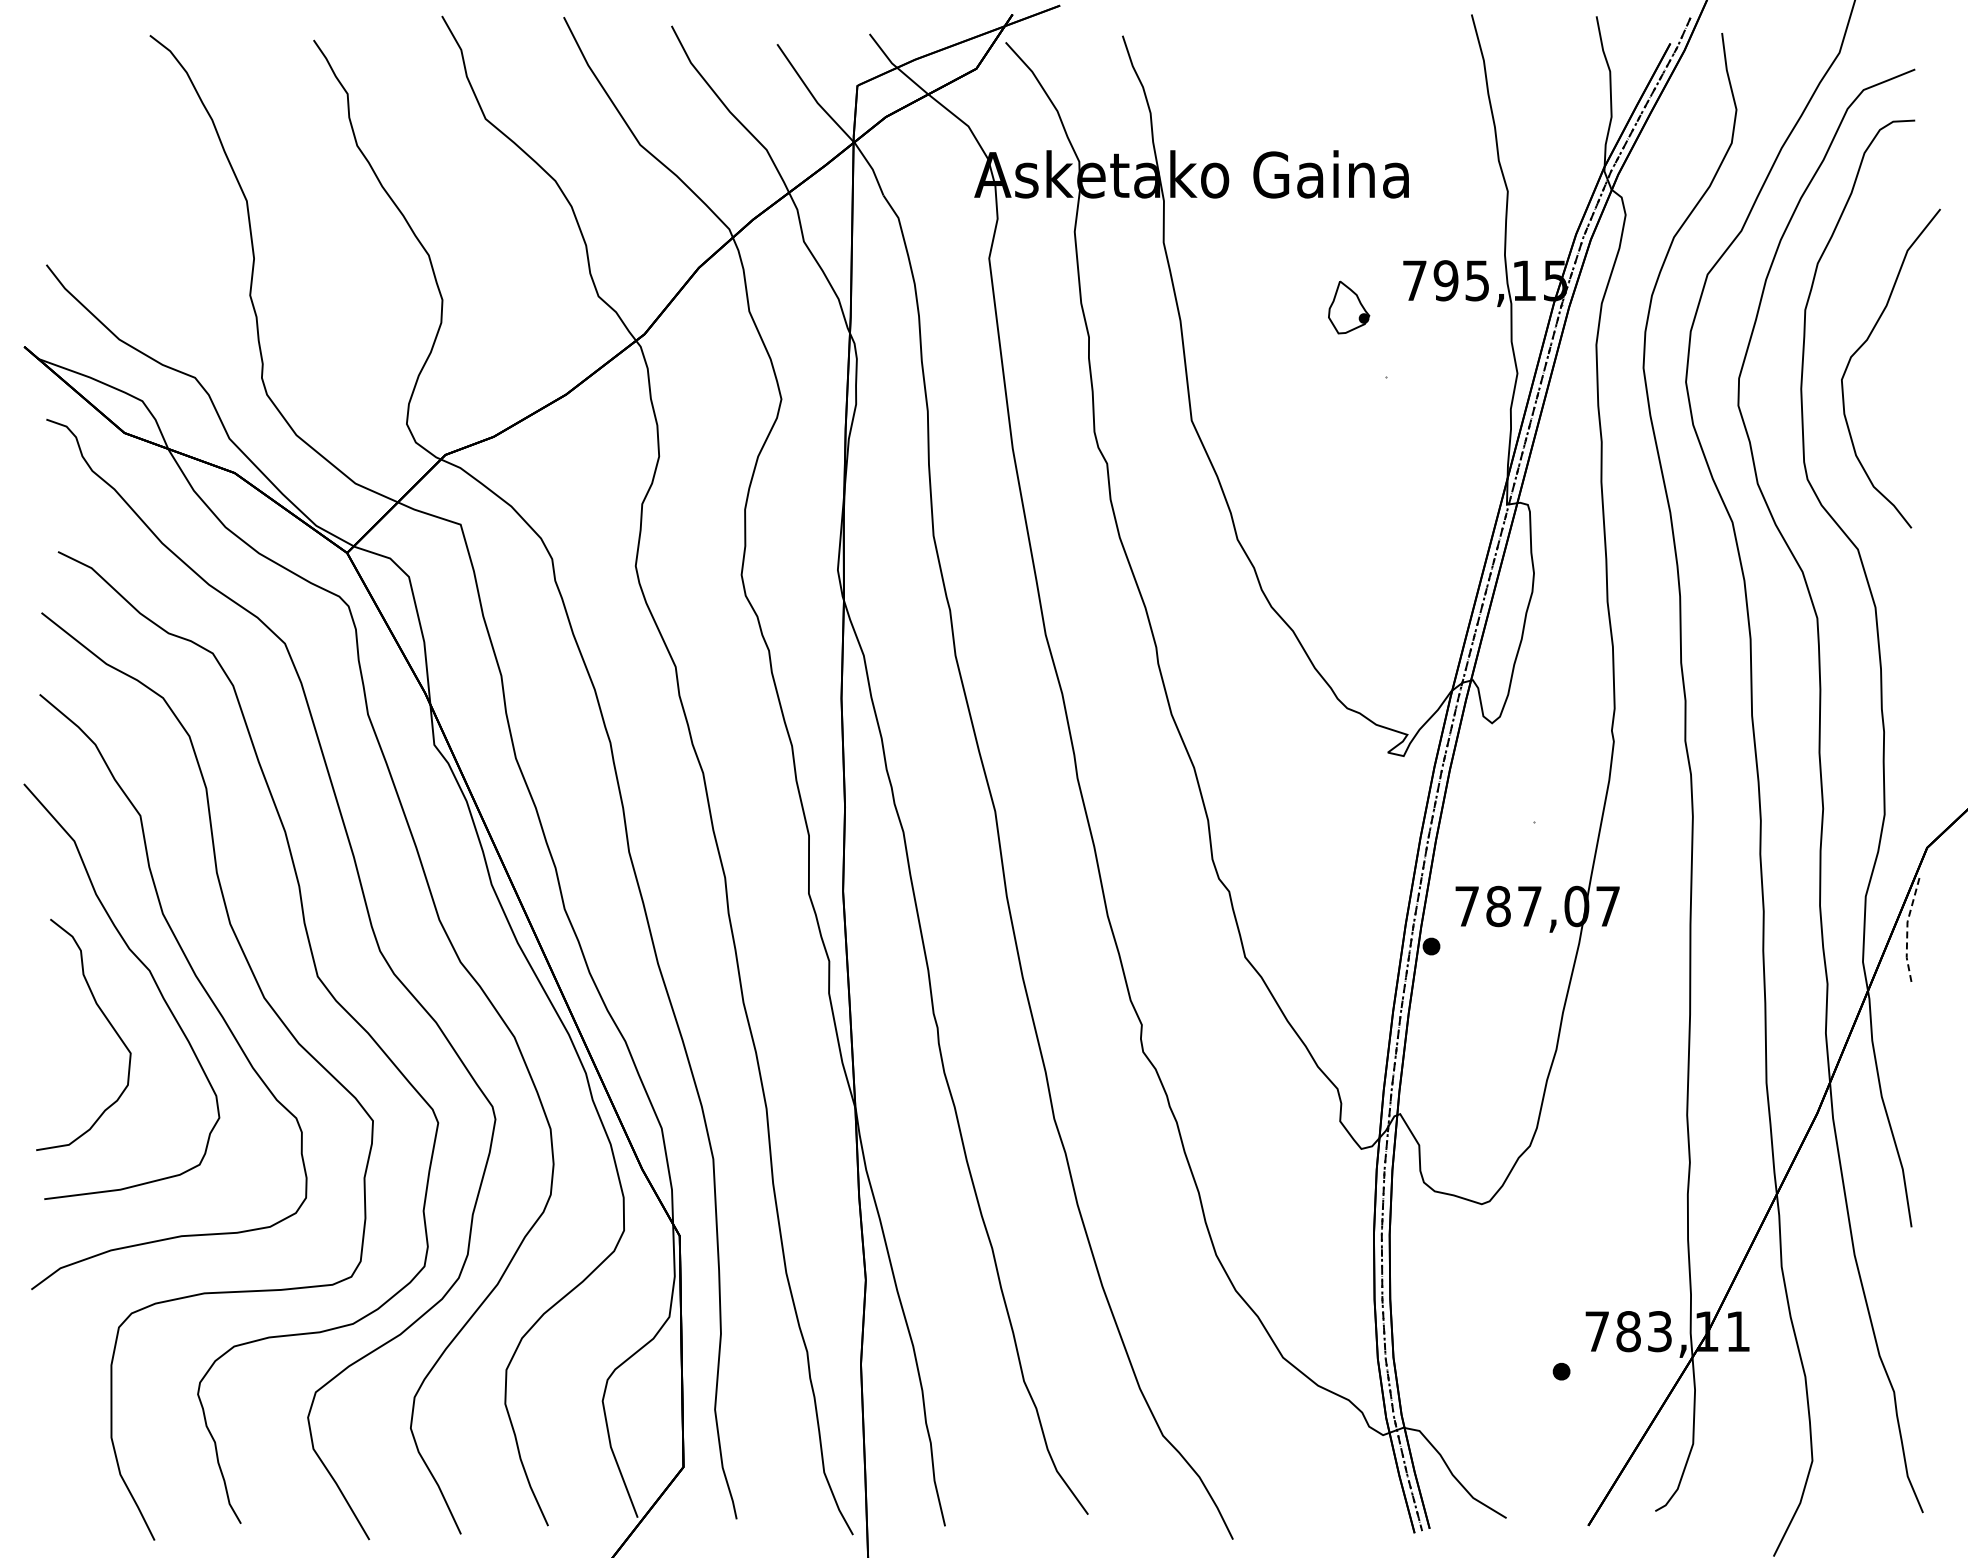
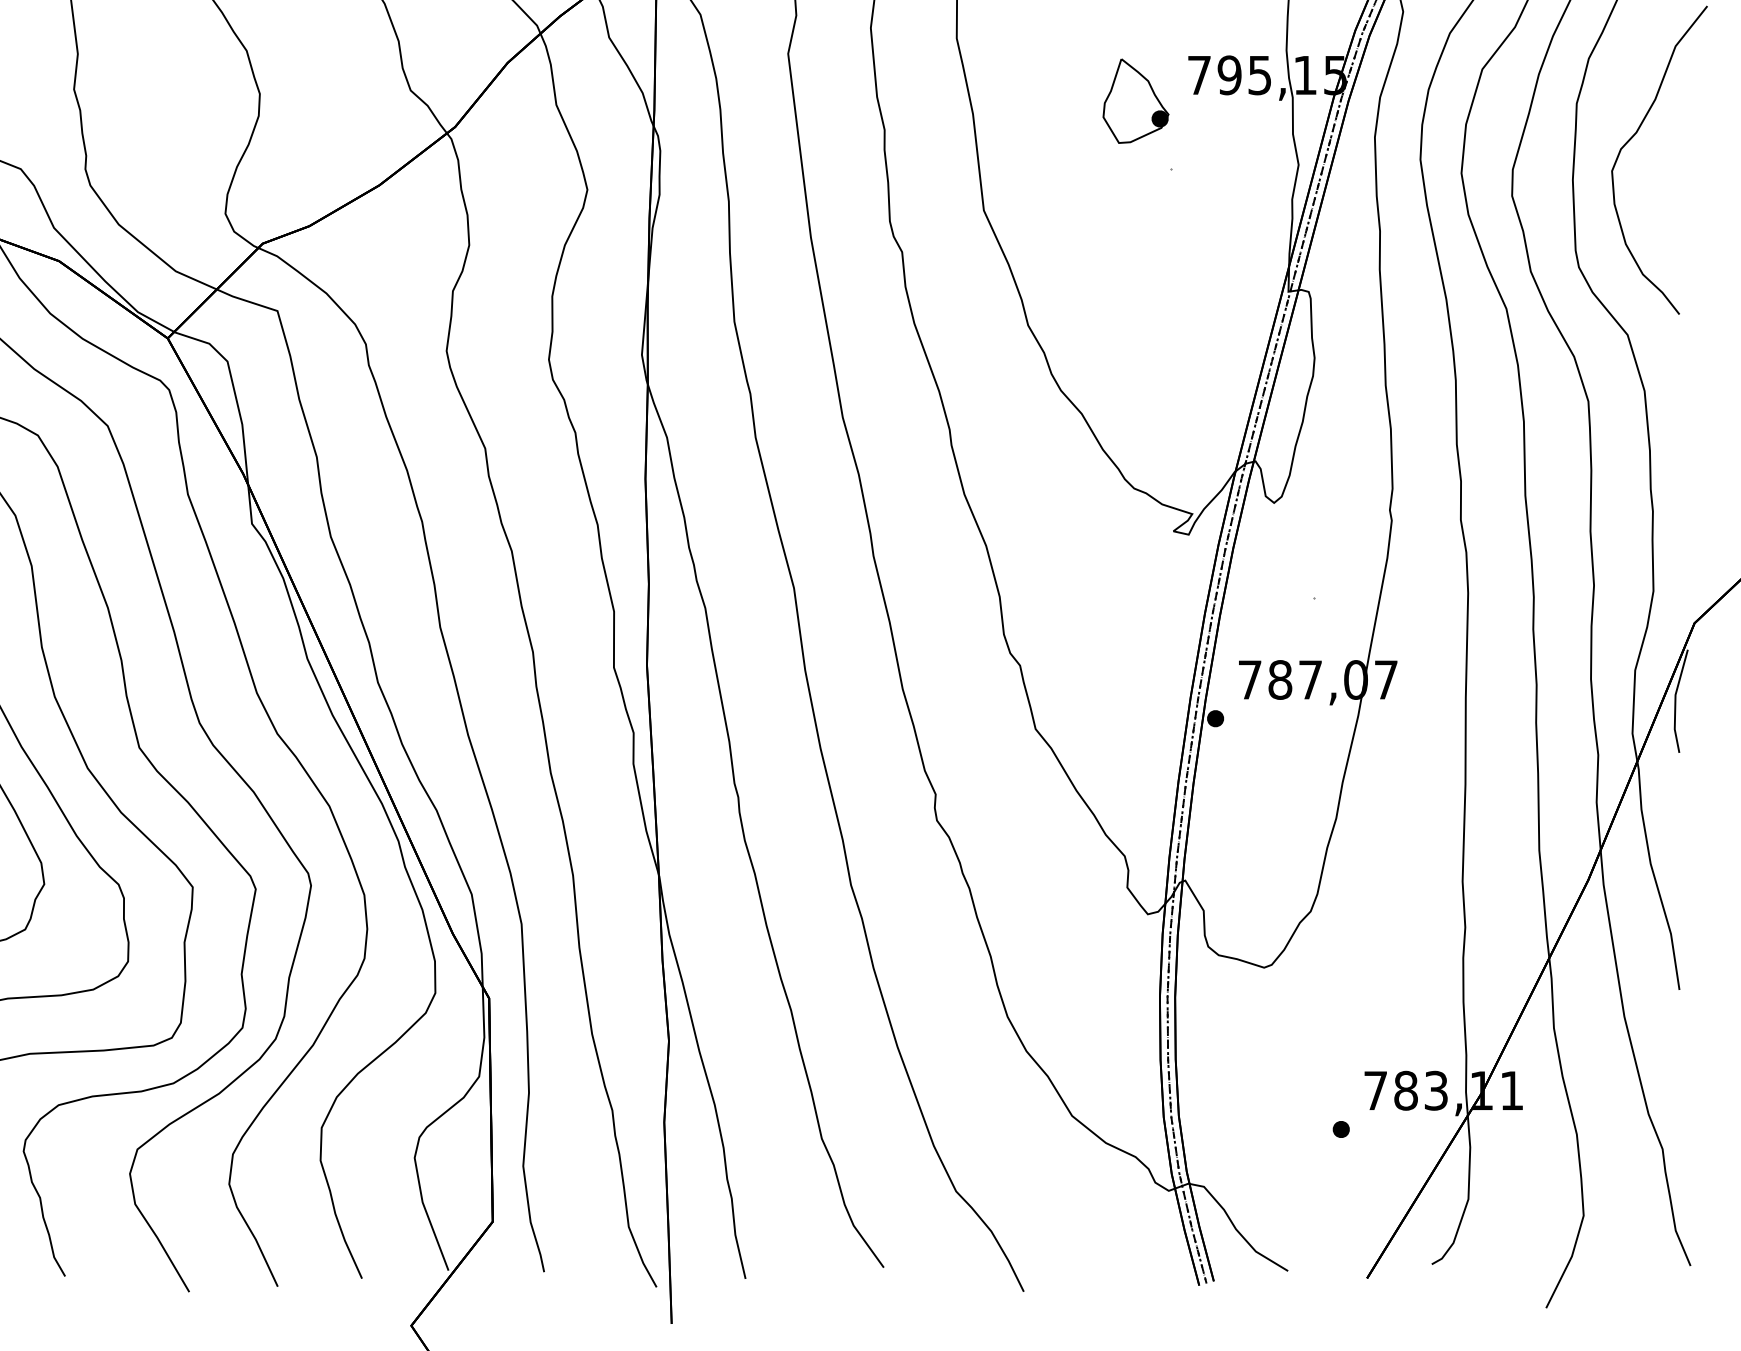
part: (1348, 307) -> (1135, 101), size x1.67
line: (1907, 927) -> (1675, 700), dashed -> solid

